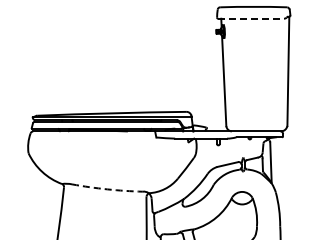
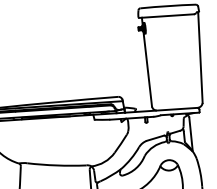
line: (251, 18) -> (166, 15), dashed -> solid
arc: (107, 189) -> (56, 165), dashed -> solid

